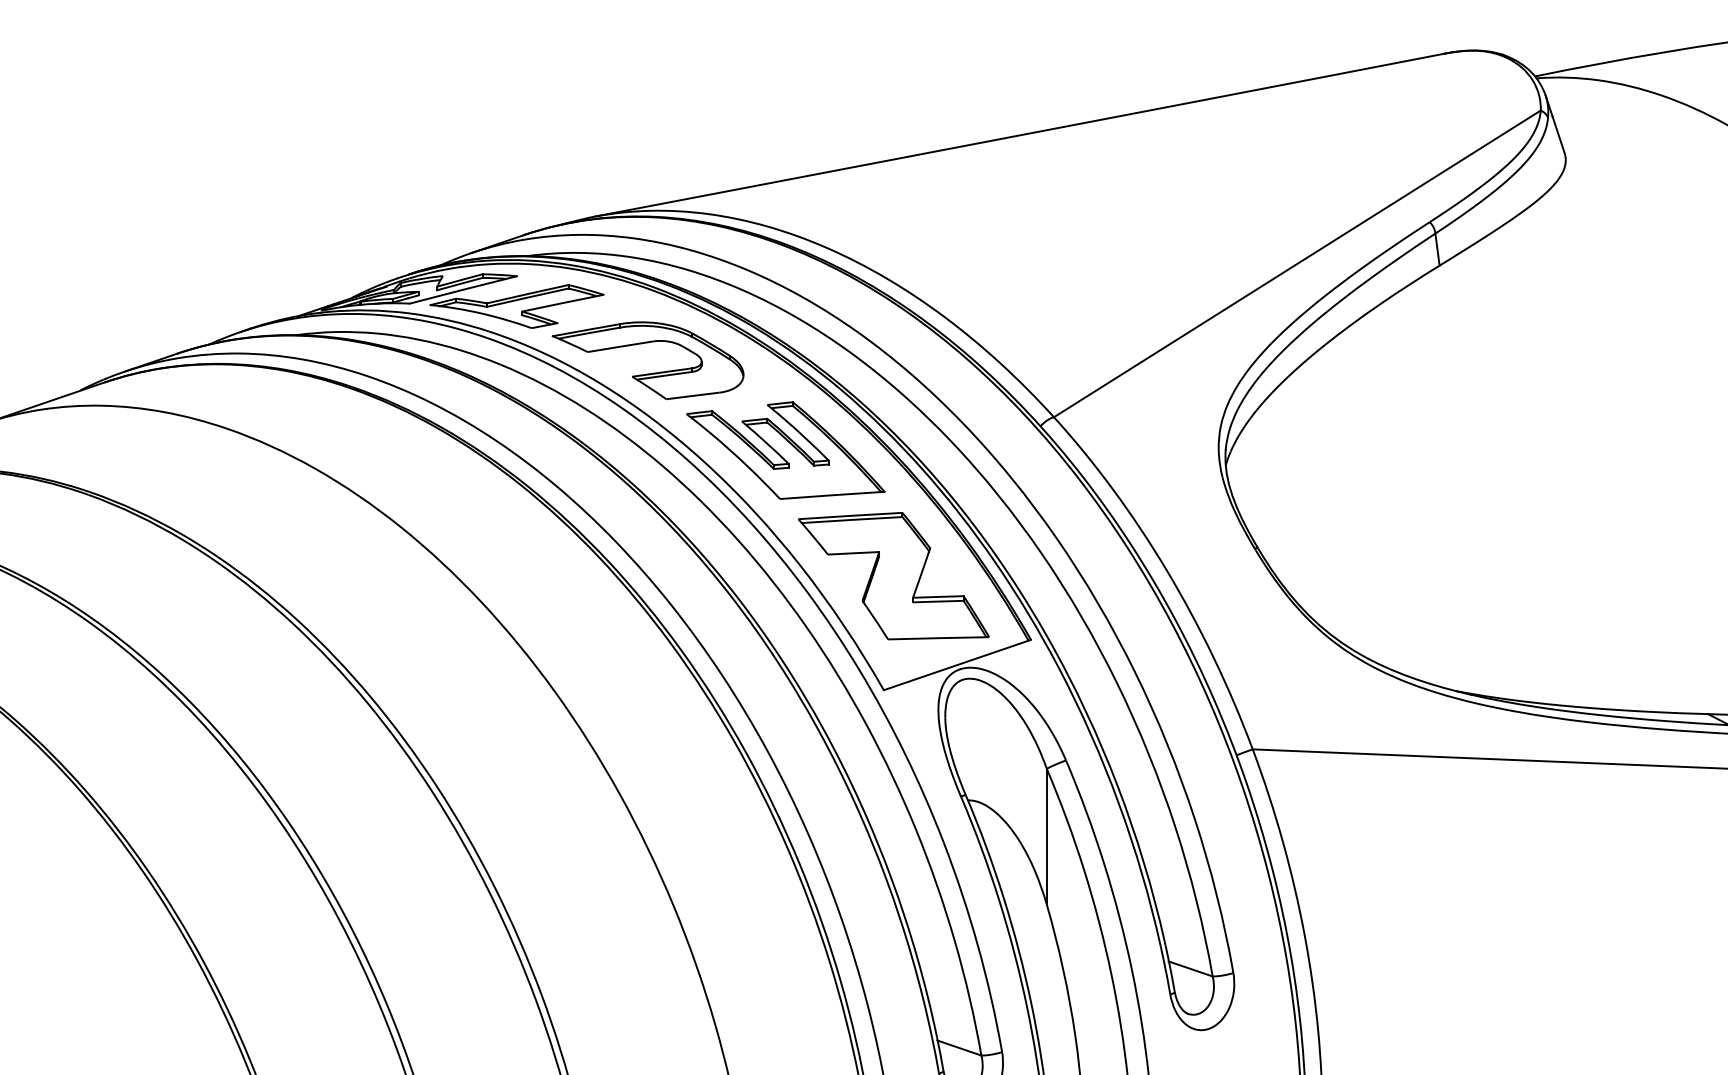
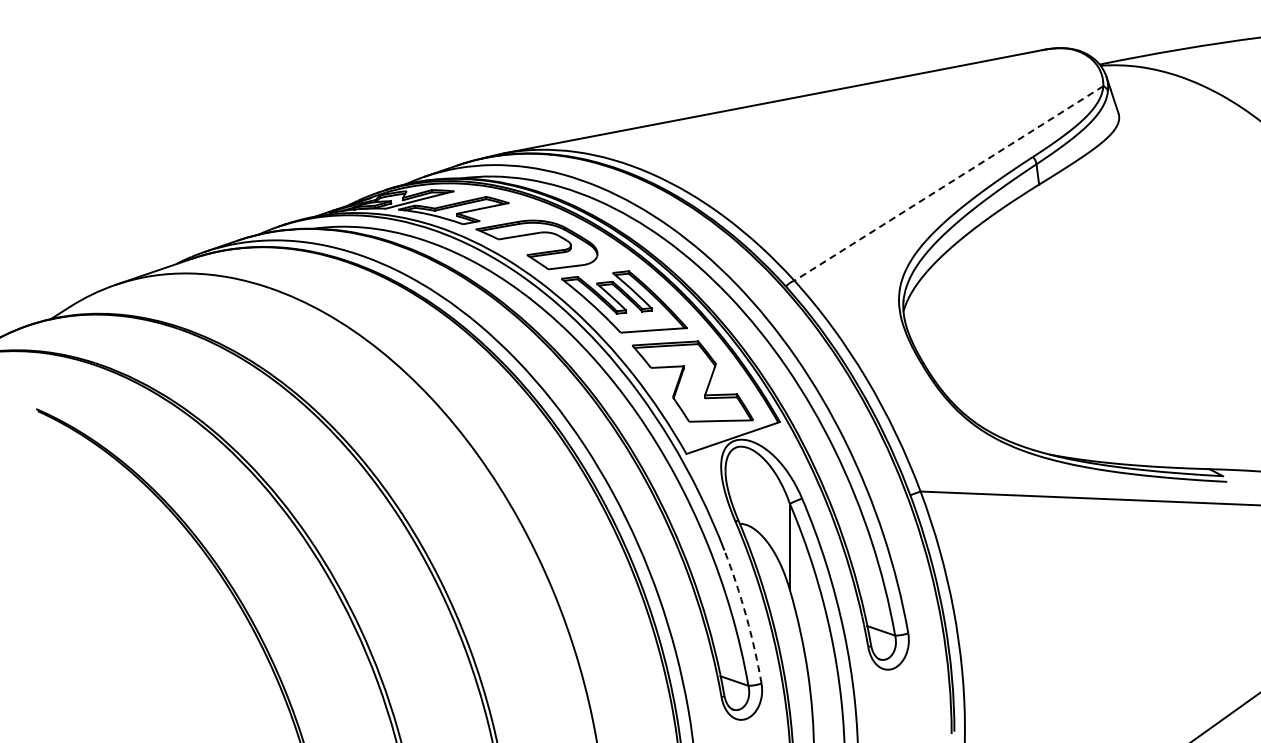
line: (1296, 263) -> (948, 183), solid -> dashed
arc: (978, 946) -> (746, 616), solid -> dashed

